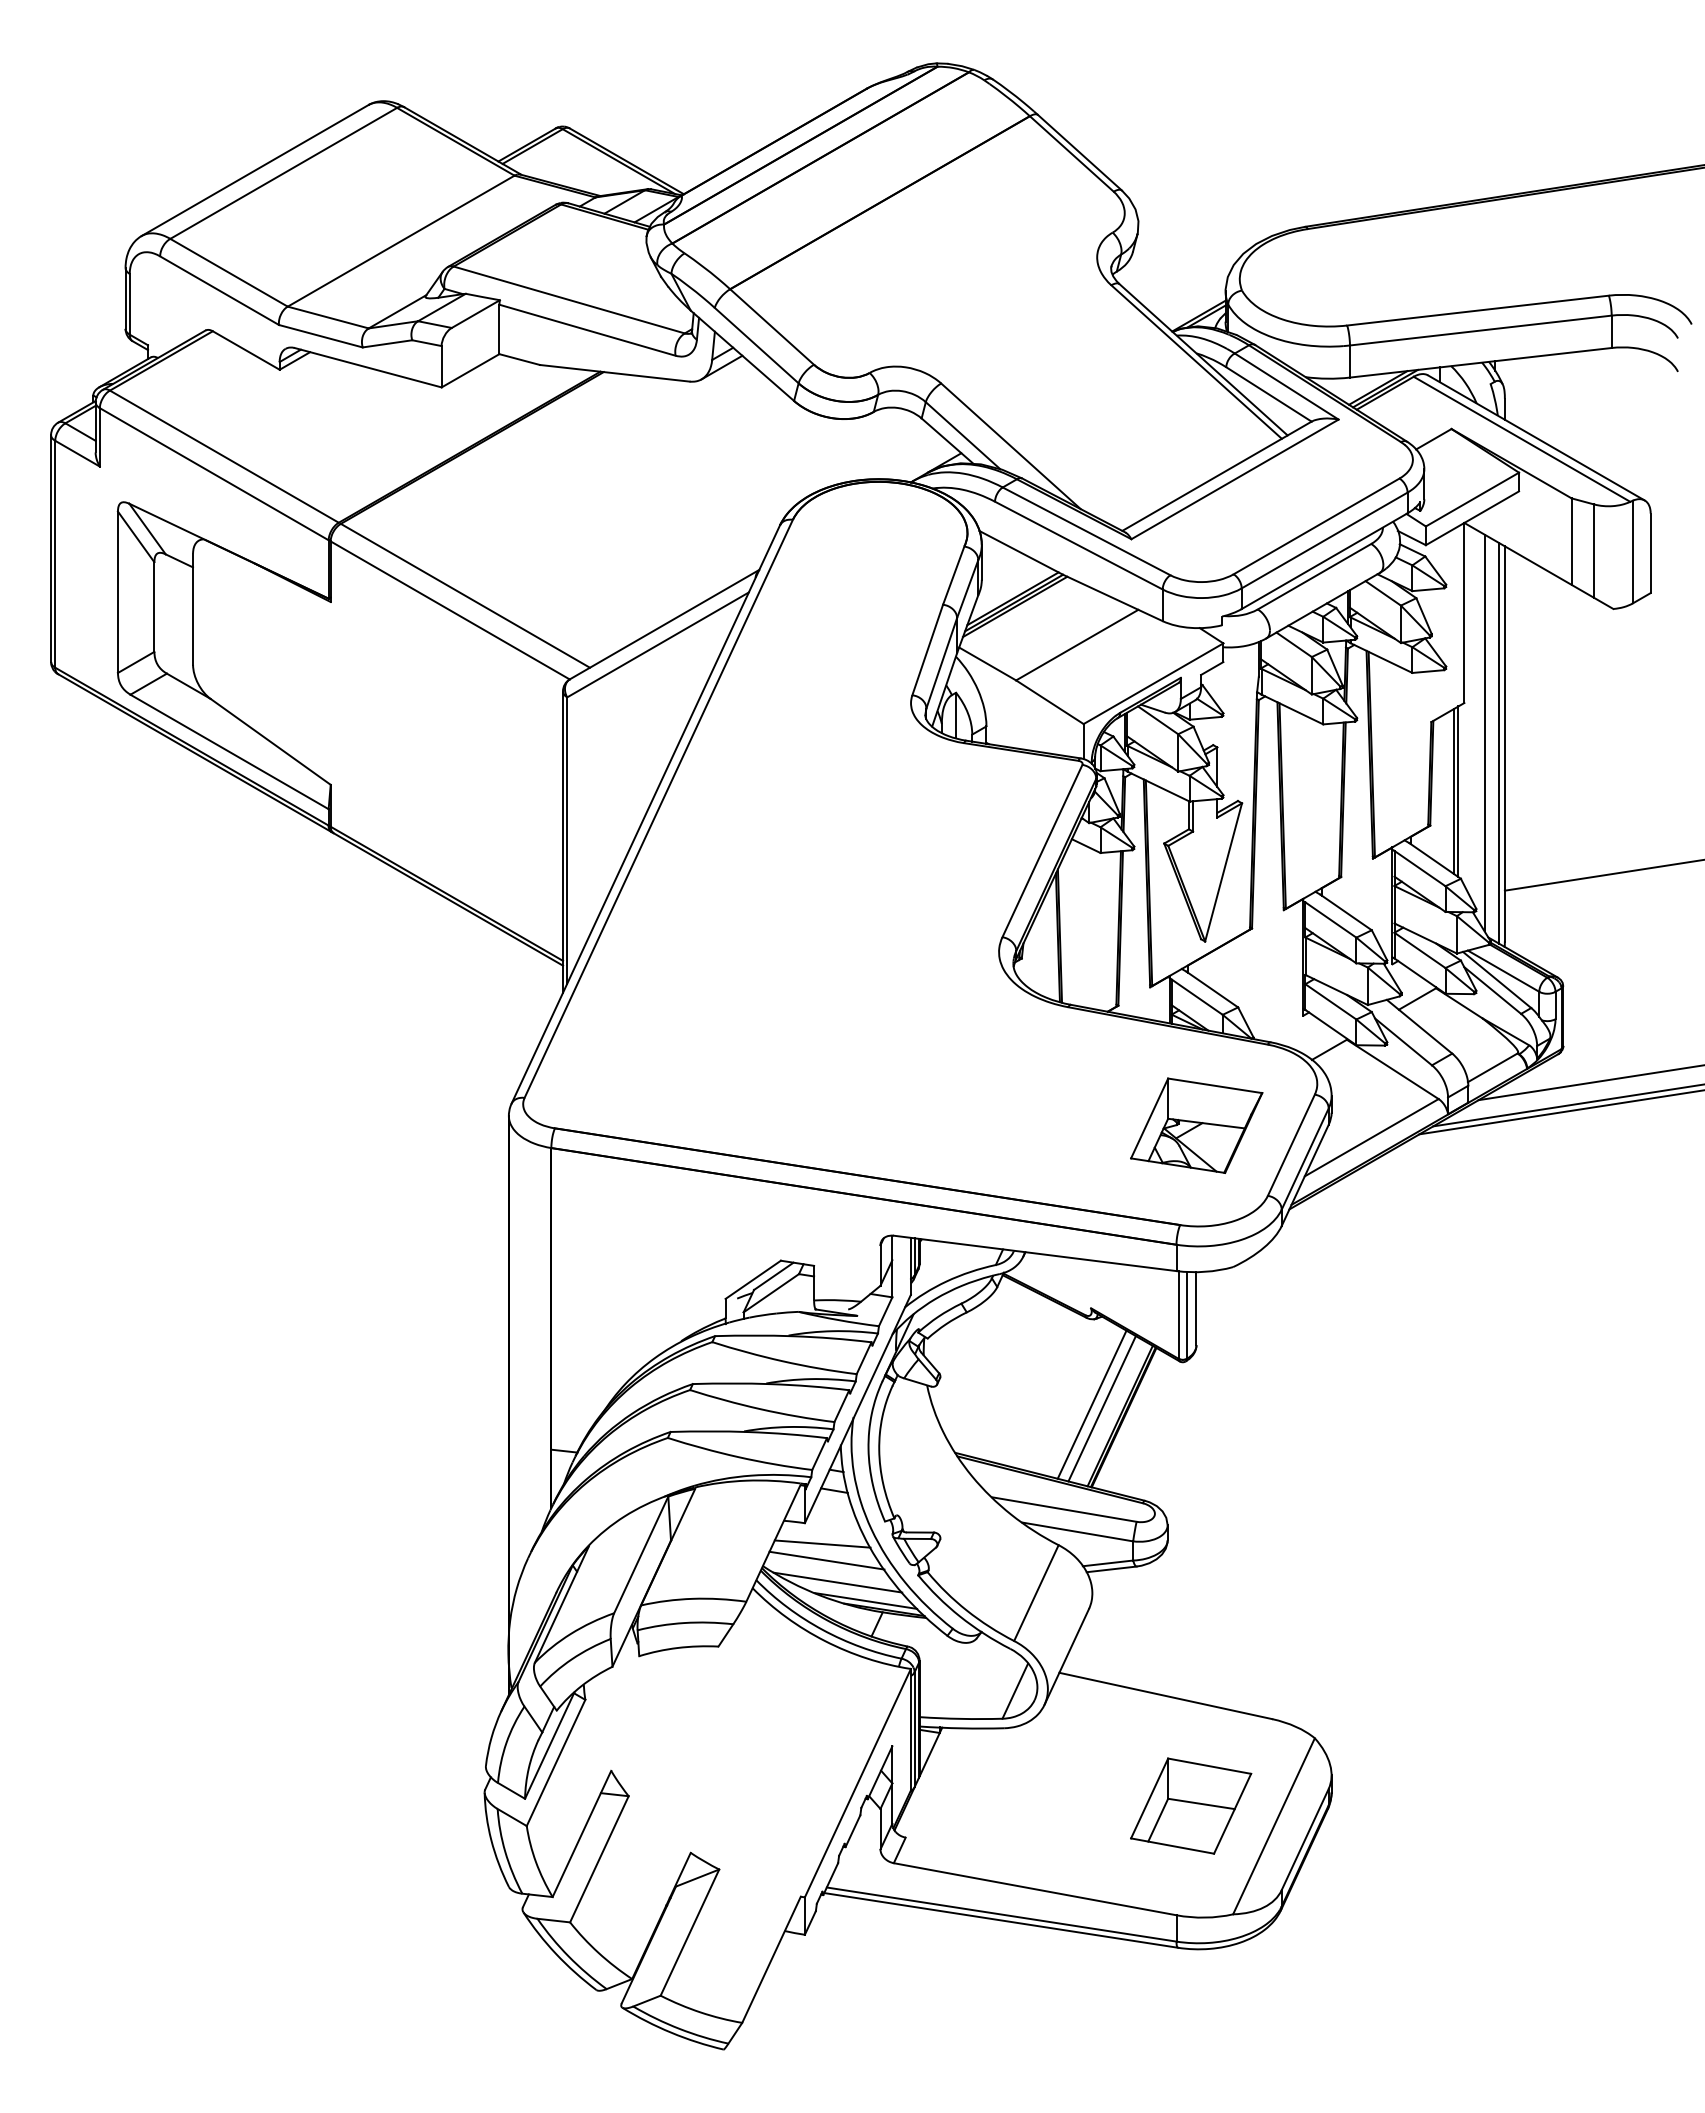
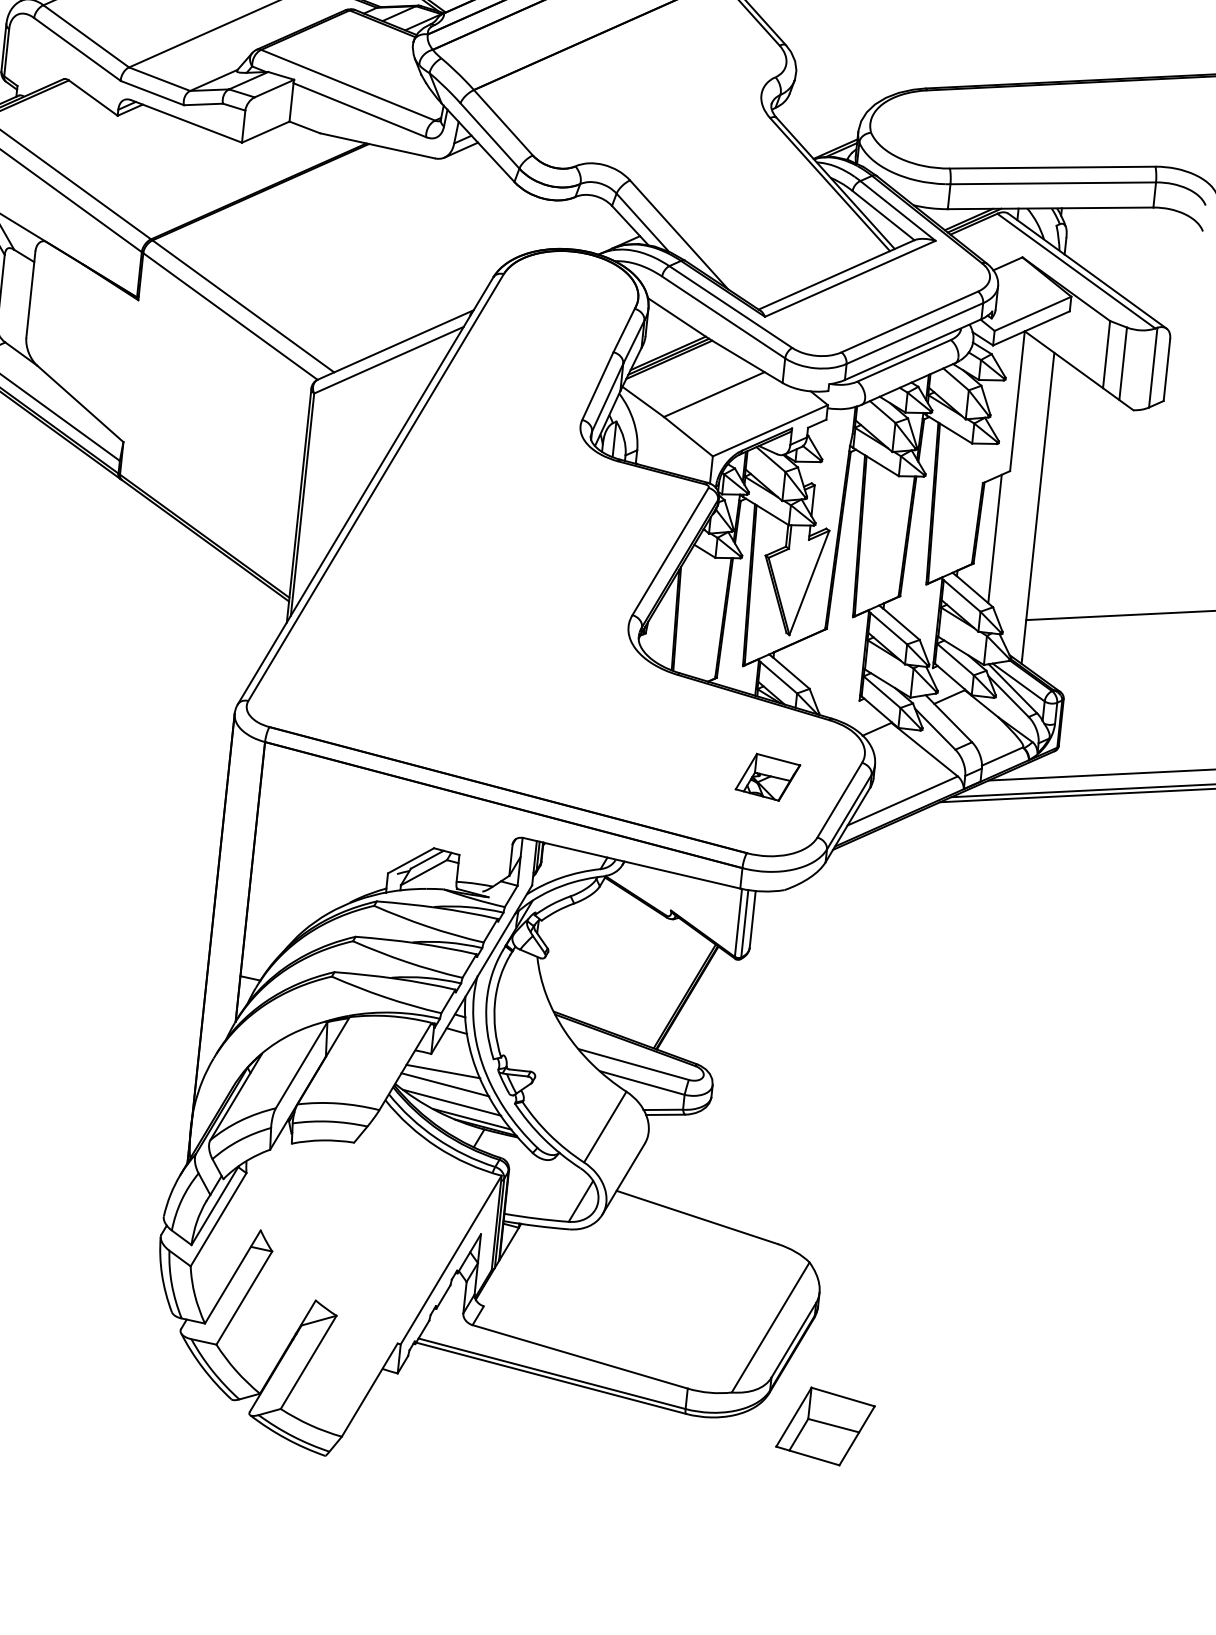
line: (1484, 732) -> (1023, 495), removed
line: (1498, 742) -> (1033, 504), removed
line: (1458, 791) -> (998, 539), removed
part: (1196, 1125) -> (767, 777), size x0.6
line: (1091, 1404) -> (663, 985), removed
line: (1101, 1408) -> (670, 989), removed
part: (1191, 1805) -> (825, 1426), moved

